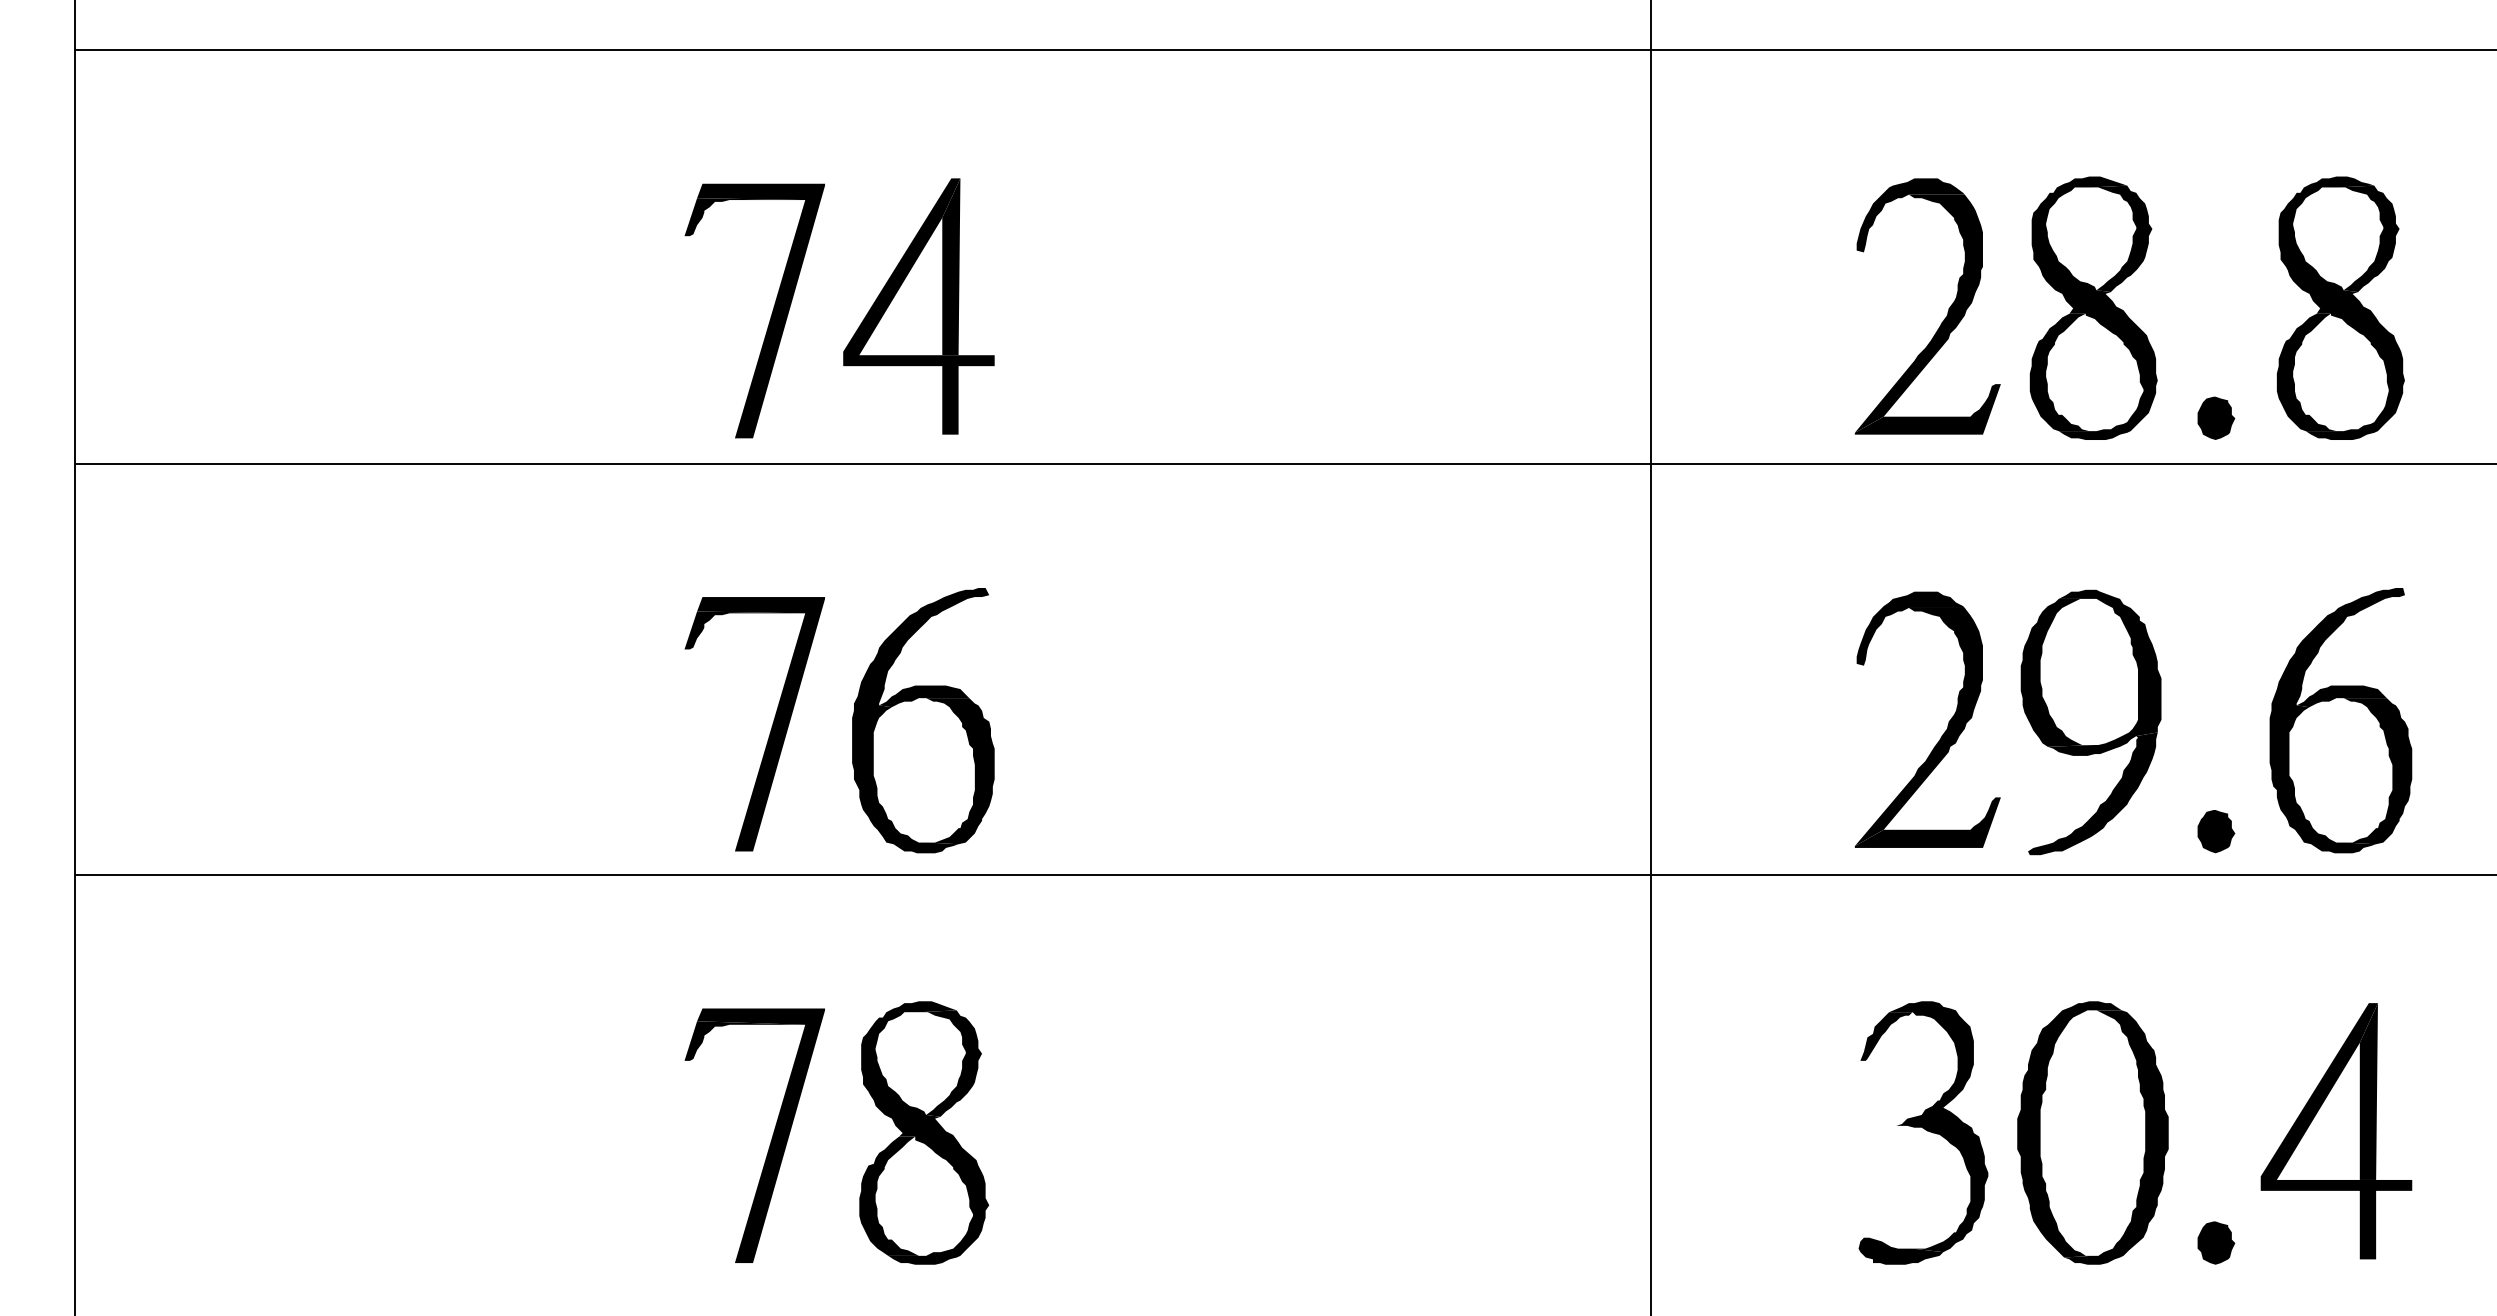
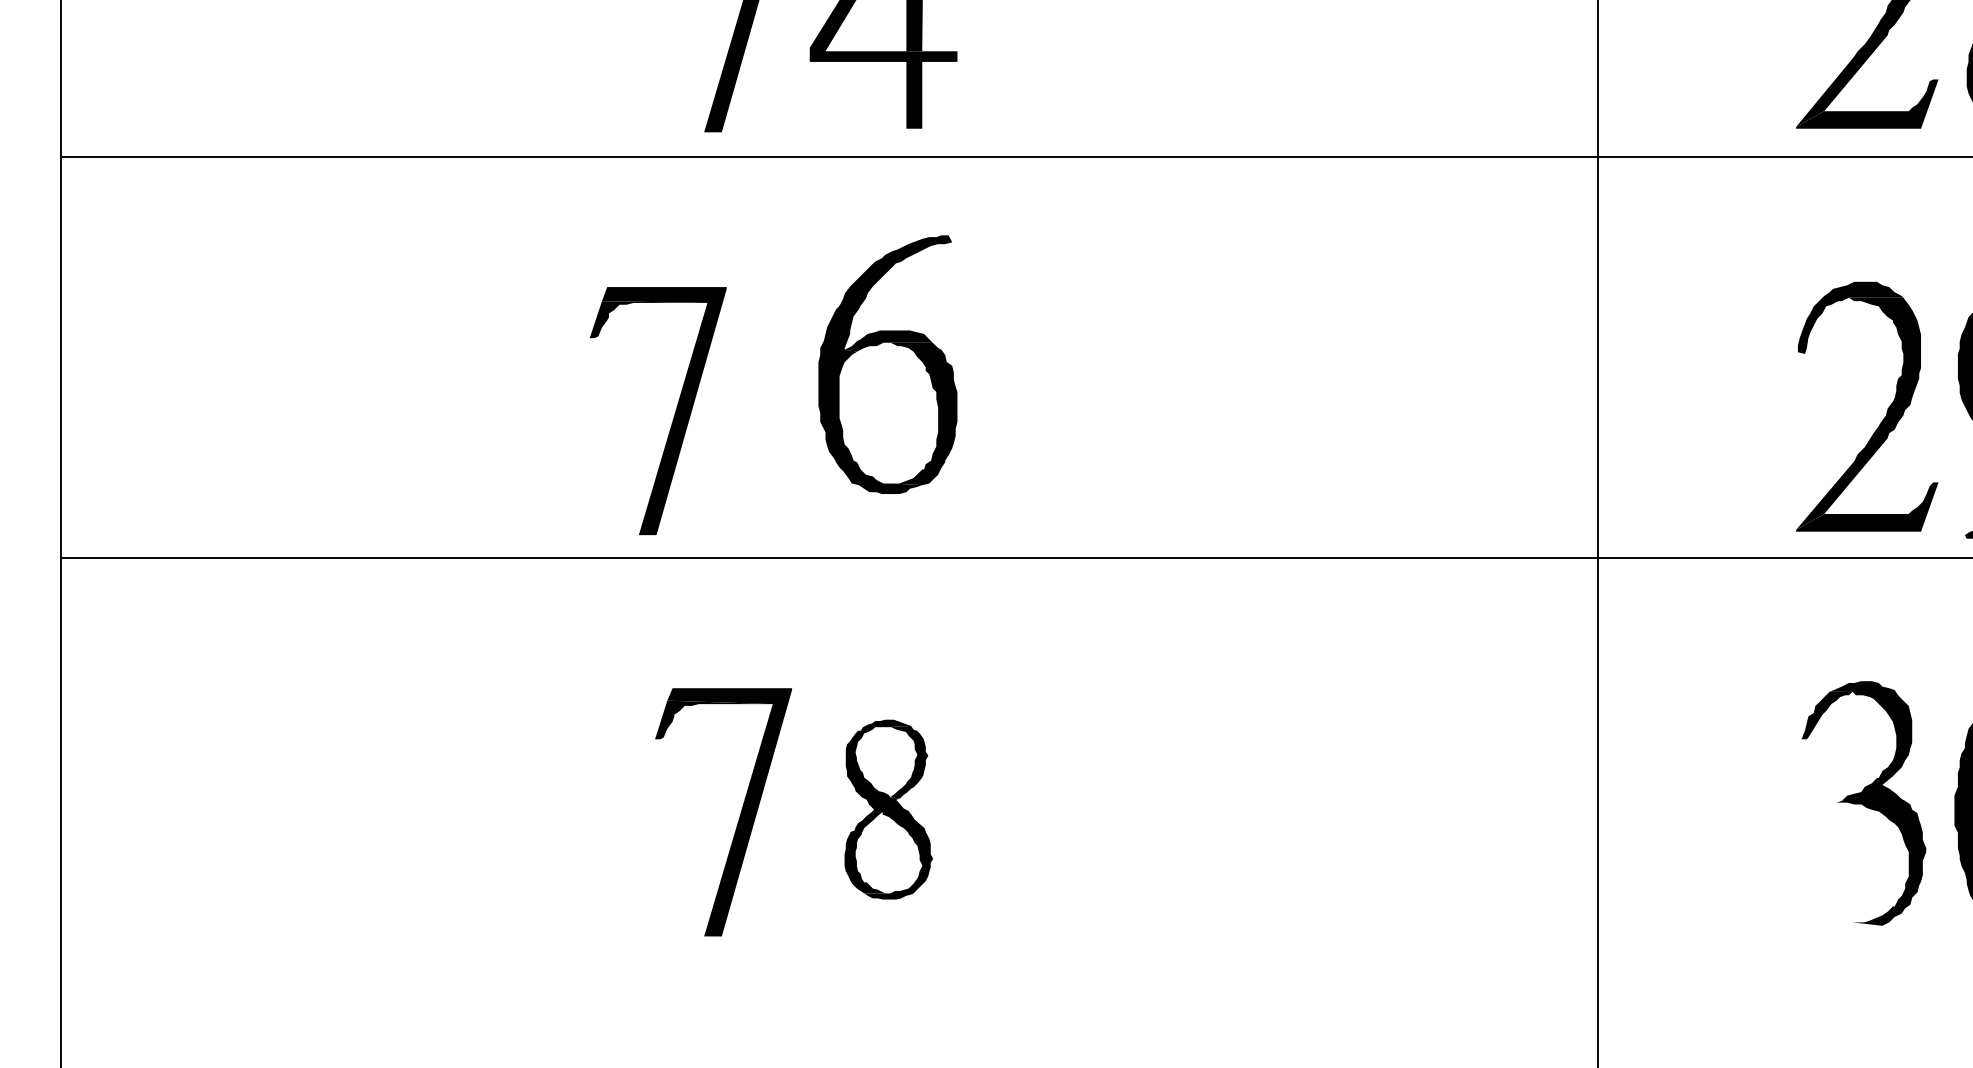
part: (923, 720) -> (888, 364), moved
part: (770, 730) -> (673, 417), moved
part: (924, 1132) -> (889, 809), size x0.7
fill: (1900, 1250) -> (1840, 924), removed

